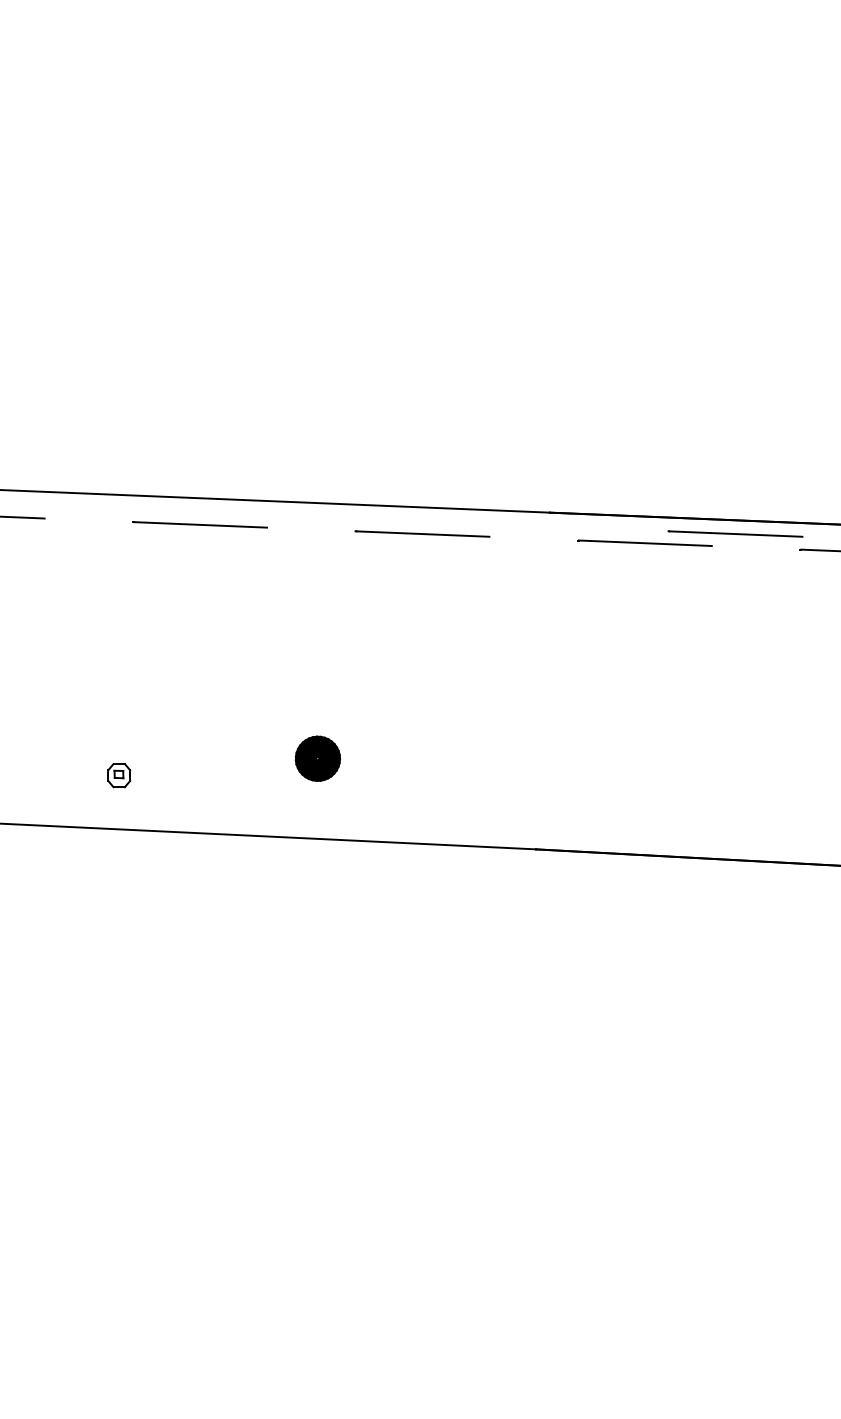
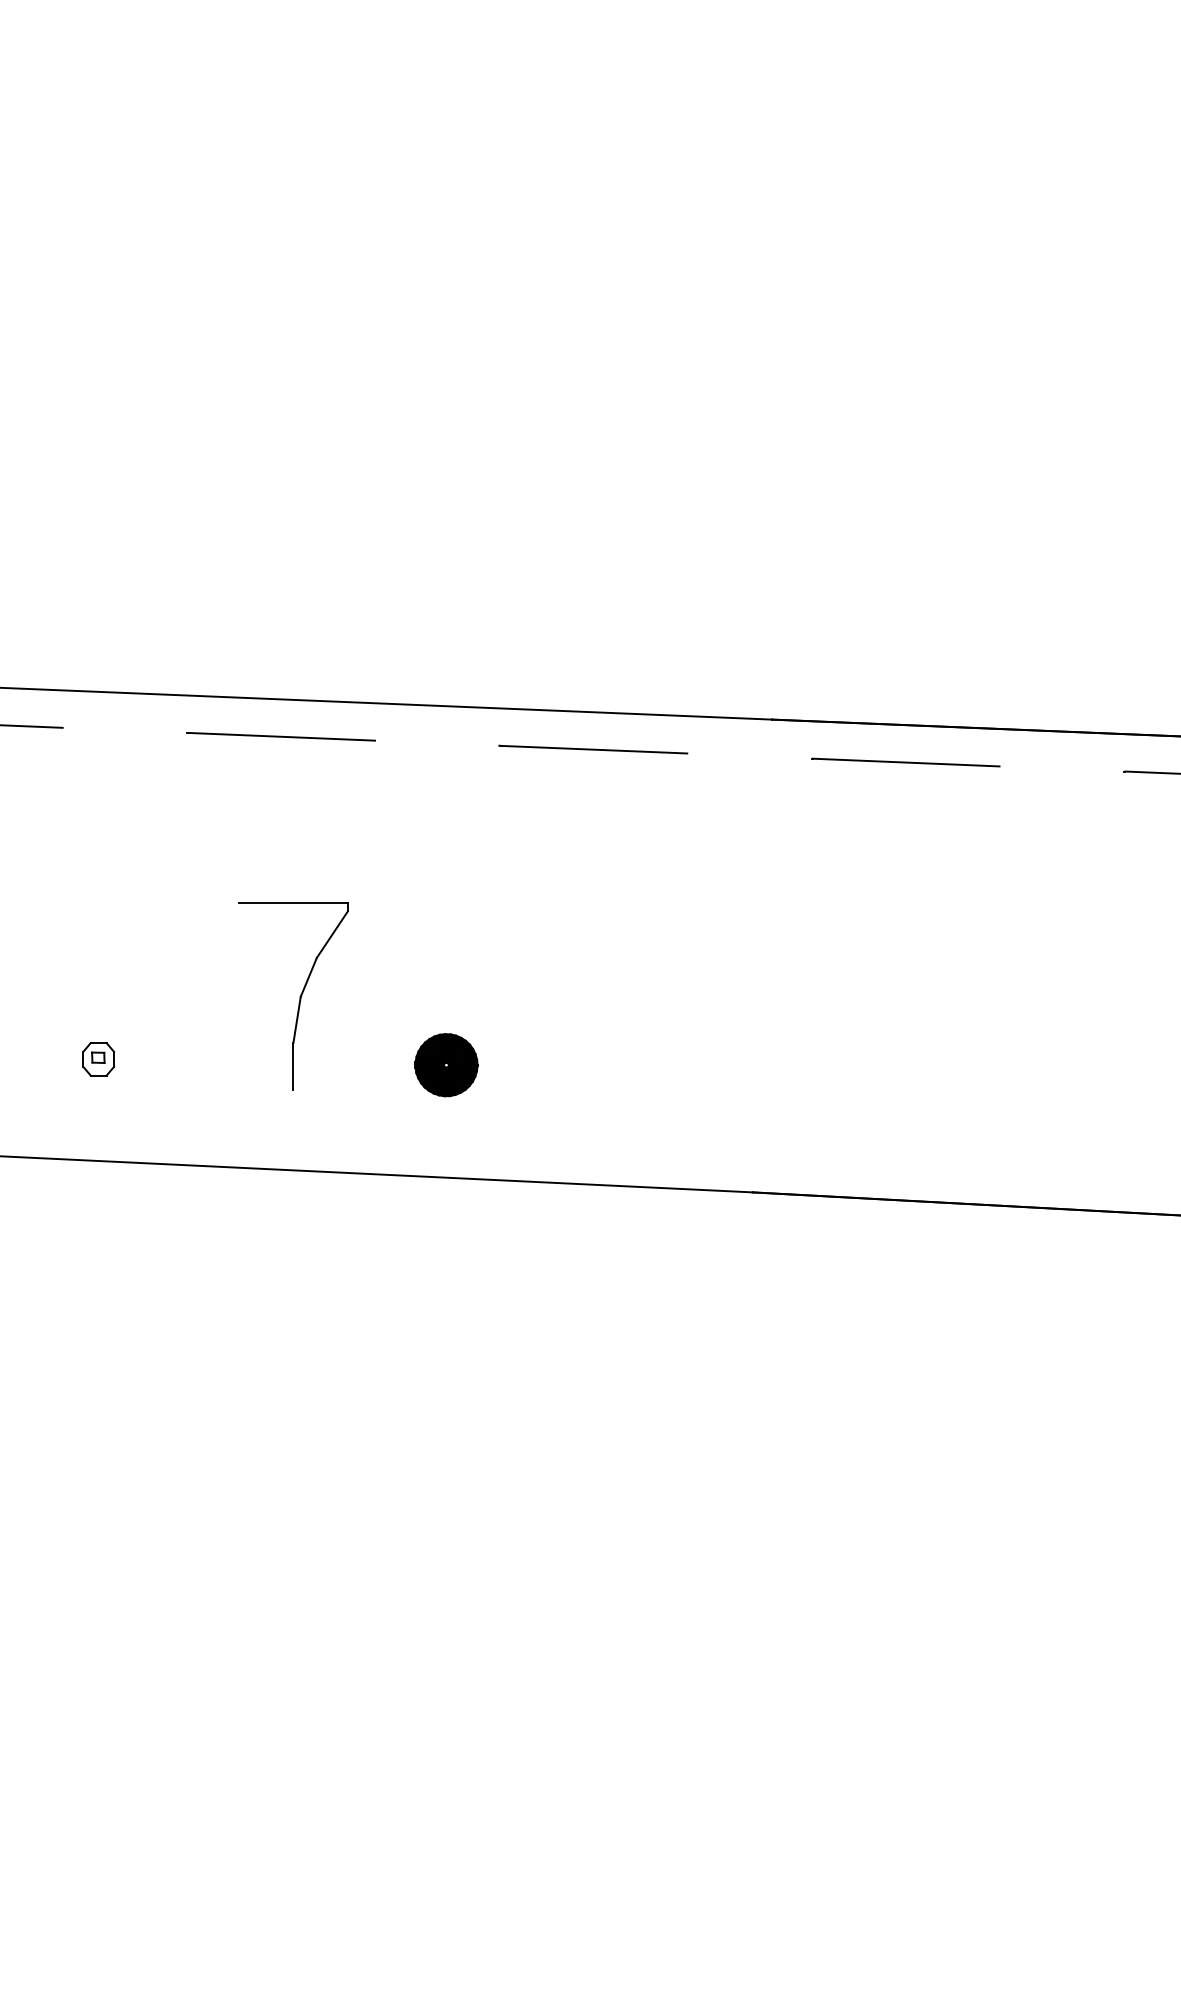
line: (735, 533) -> (1032, 748), removed
part: (208, 710) -> (292, 997), added
part: (119, 775) -> (99, 1059), moved

